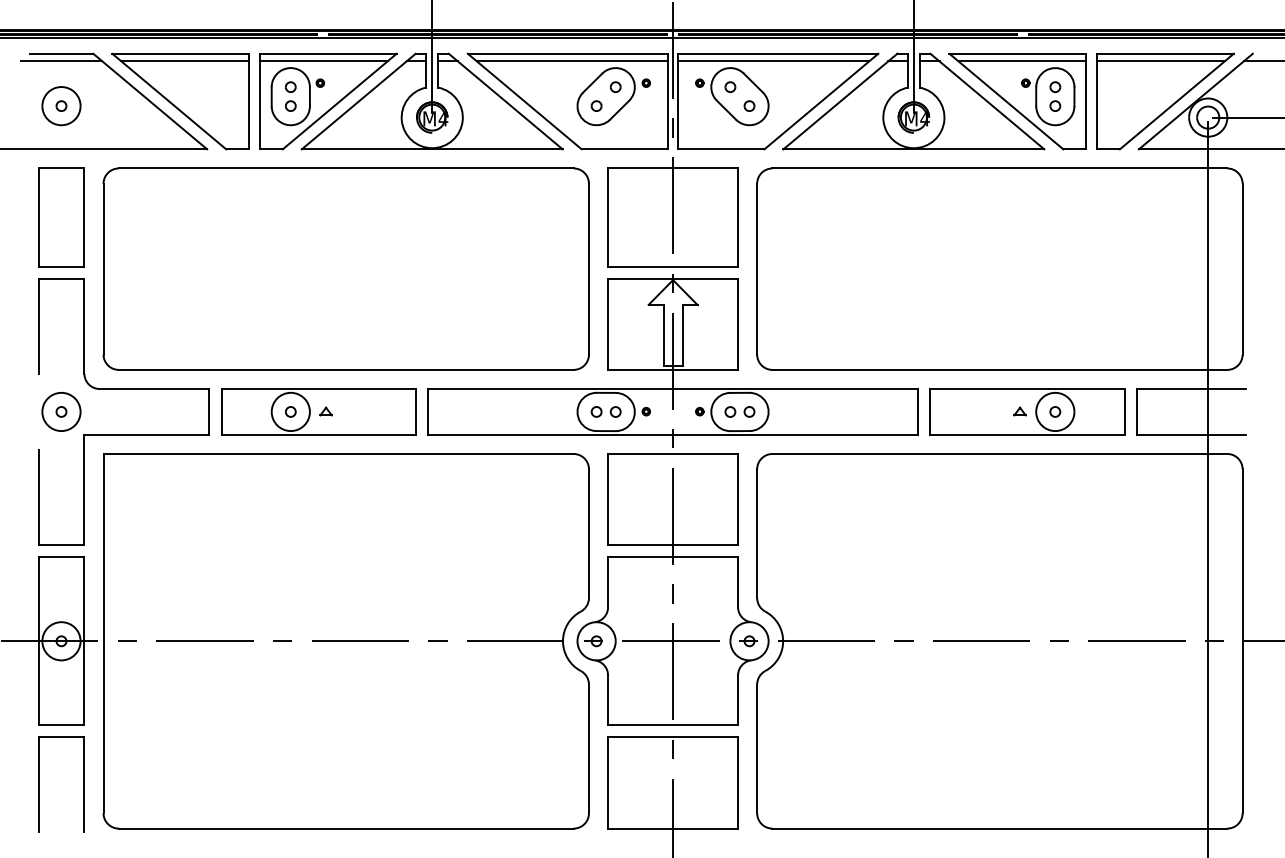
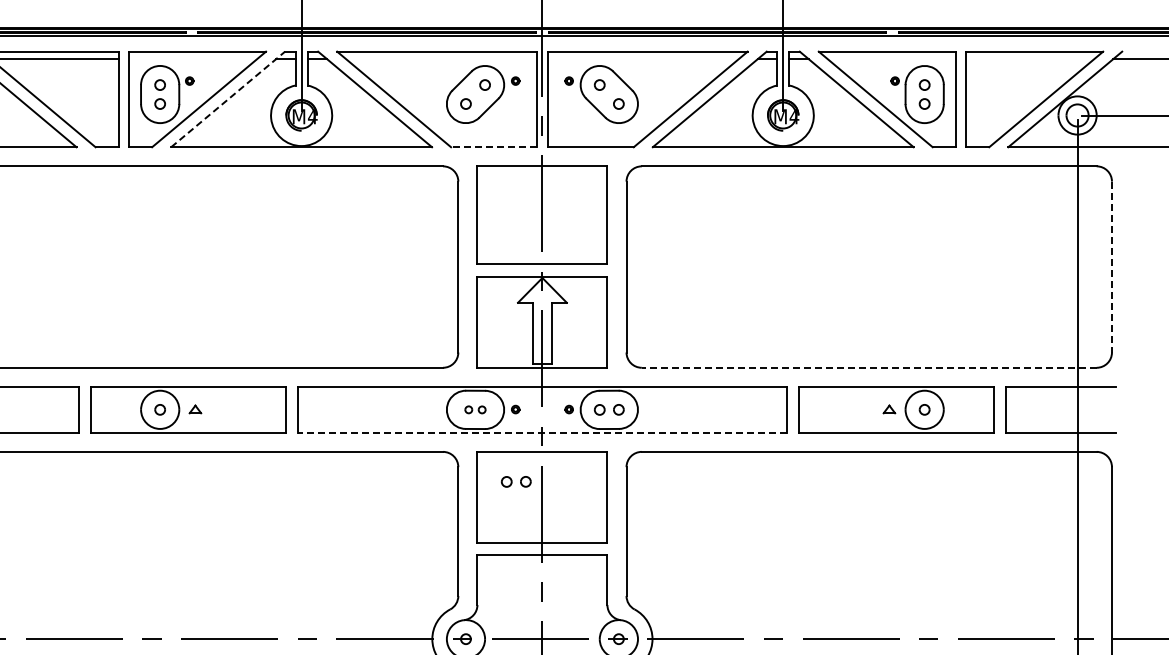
line: (323, 61) -> (192, 59), removed
line: (571, 61) -> (440, 59), removed
line: (773, 61) -> (642, 59), removed
line: (1022, 61) -> (891, 59), removed
line: (1160, 61) -> (1029, 59), removed
line: (359, 101) -> (228, 99), solid -> dashed
line: (624, 149) -> (493, 147), solid -> dashed
line: (1242, 269) -> (1111, 267), solid -> dashed
line: (999, 369) -> (868, 367), solid -> dashed
part: (605, 411) -> (474, 409), size x0.7
line: (673, 434) -> (542, 432), solid -> dashed
part: (646, 483) -> (515, 481), added

